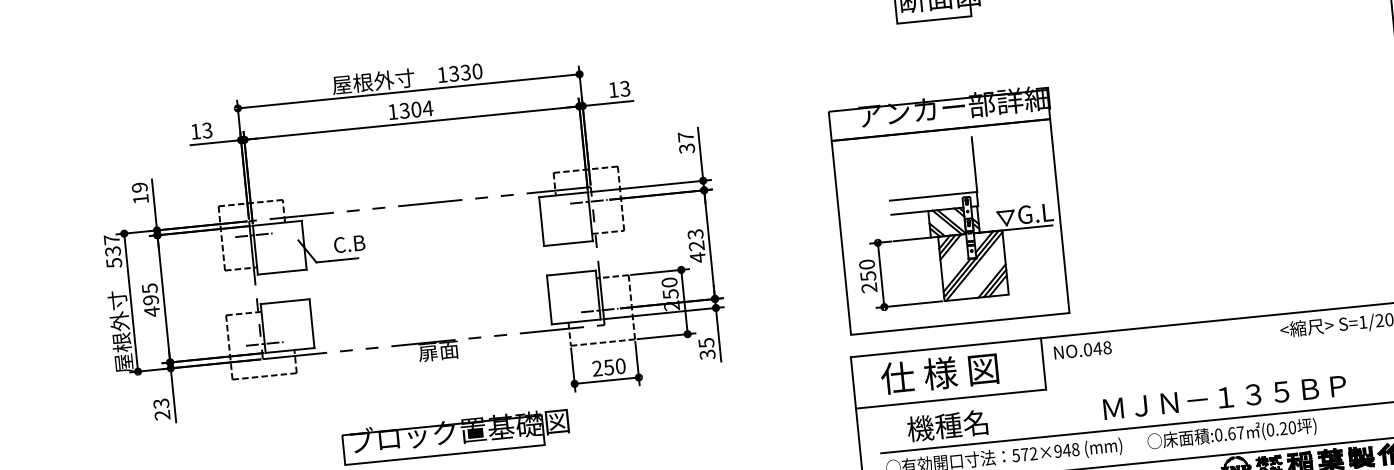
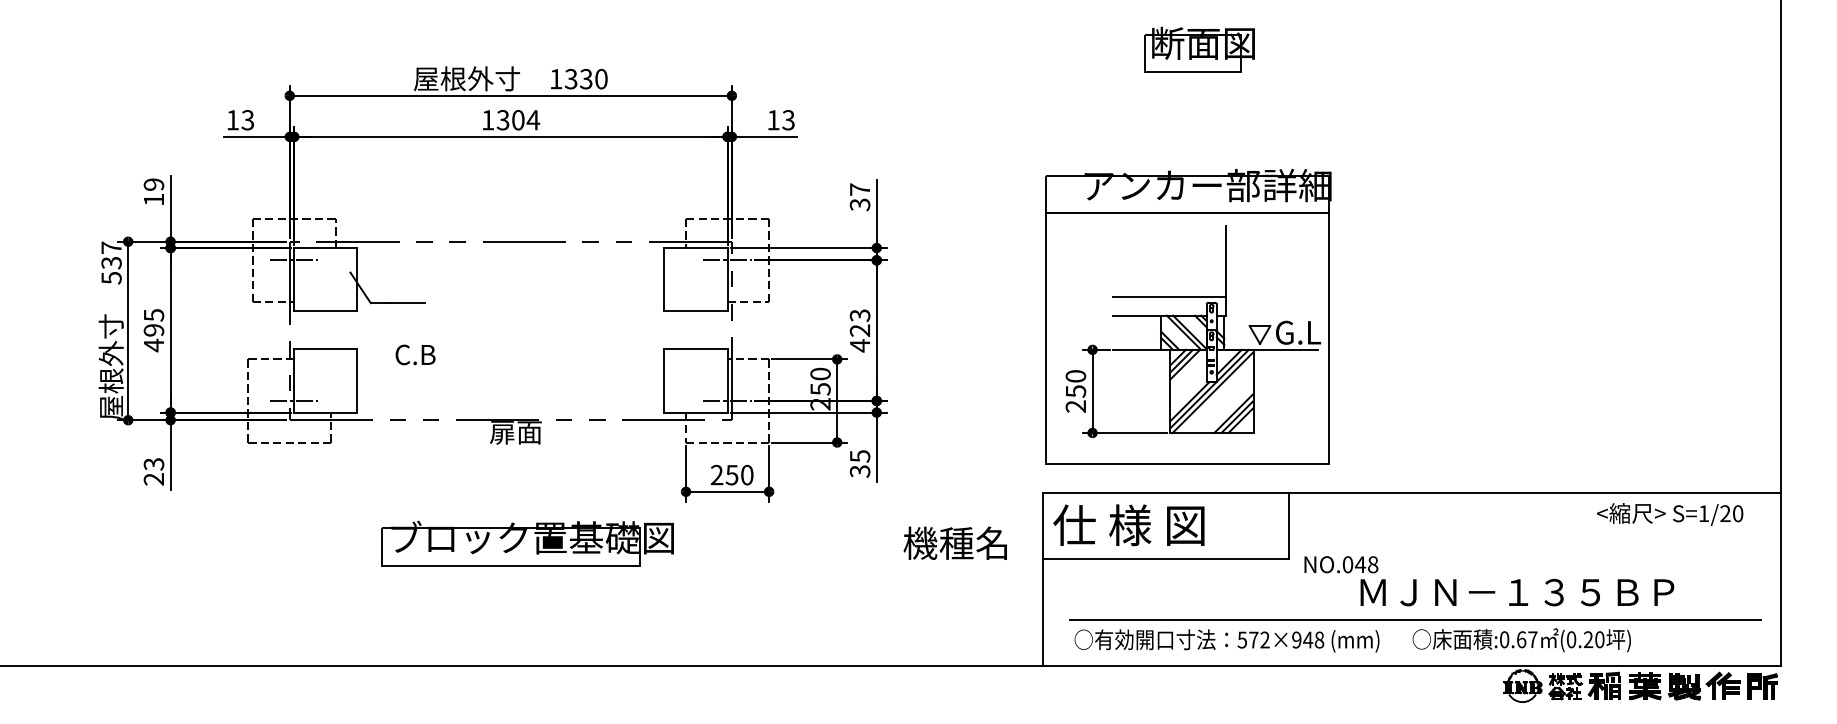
text: (349, 243) -> (415, 354), moved
text: (1082, 350) -> (1341, 564), moved
text: (939, 373) -> (1128, 525), moved
text: (946, 425) -> (954, 542), moved

